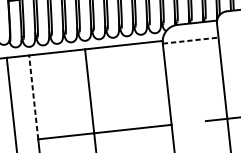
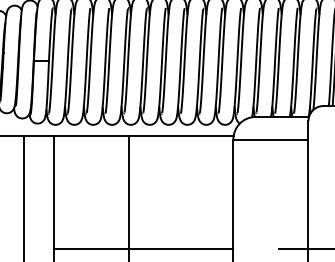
line: (190, 40) -> (270, 139), dashed -> solid
line: (33, 97) -> (53, 192), dashed -> solid

